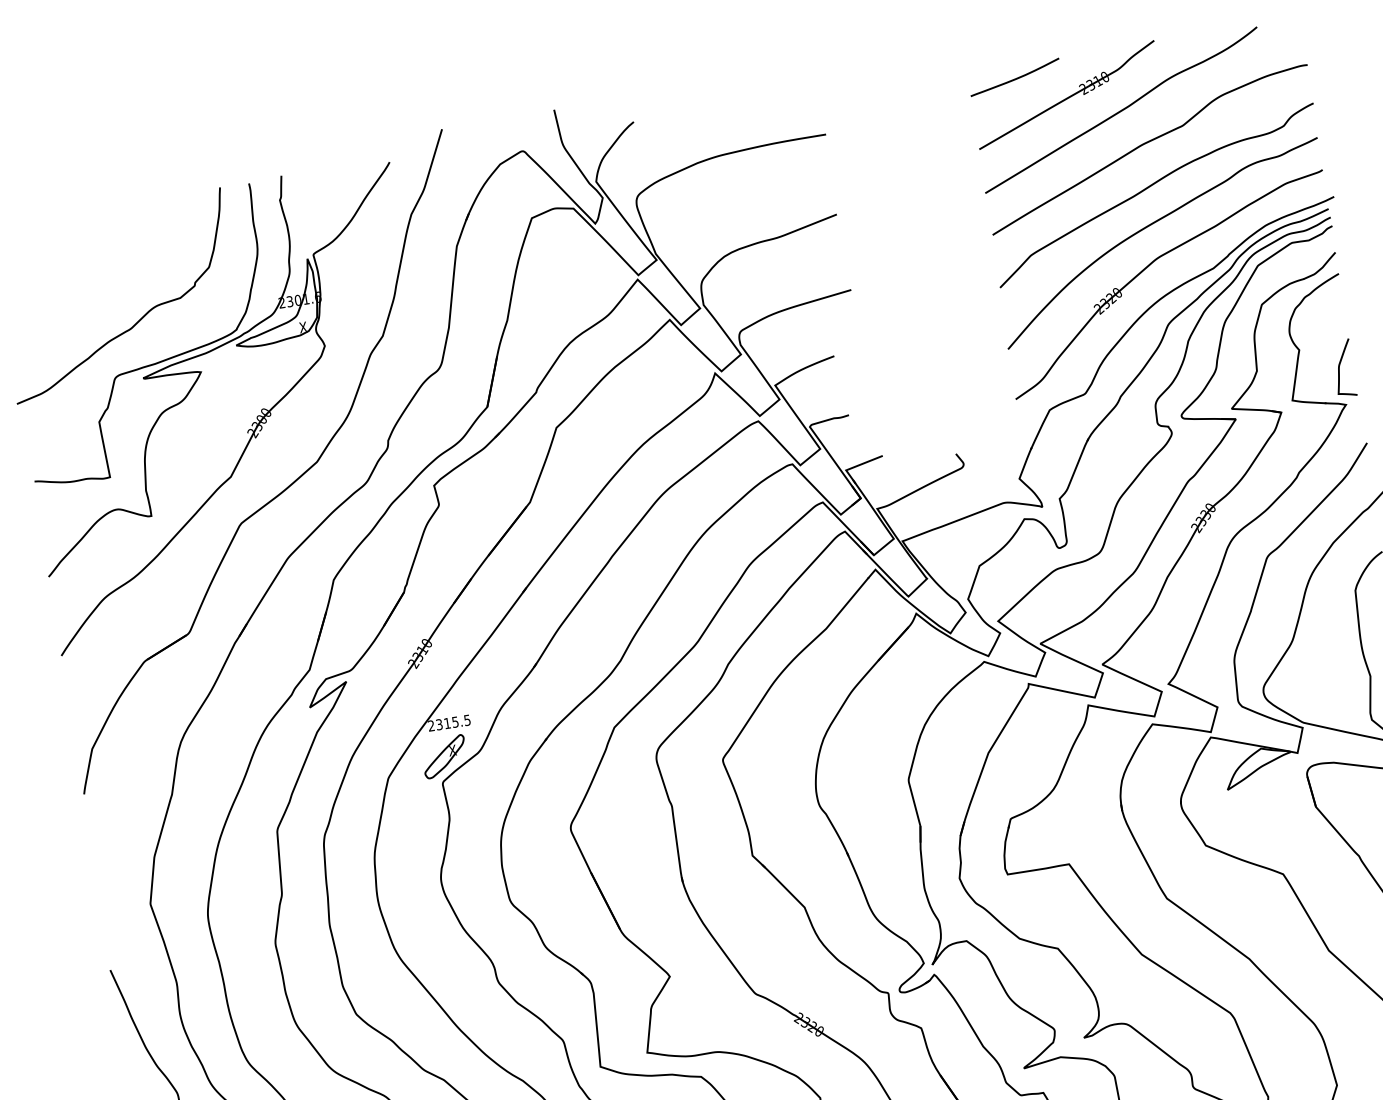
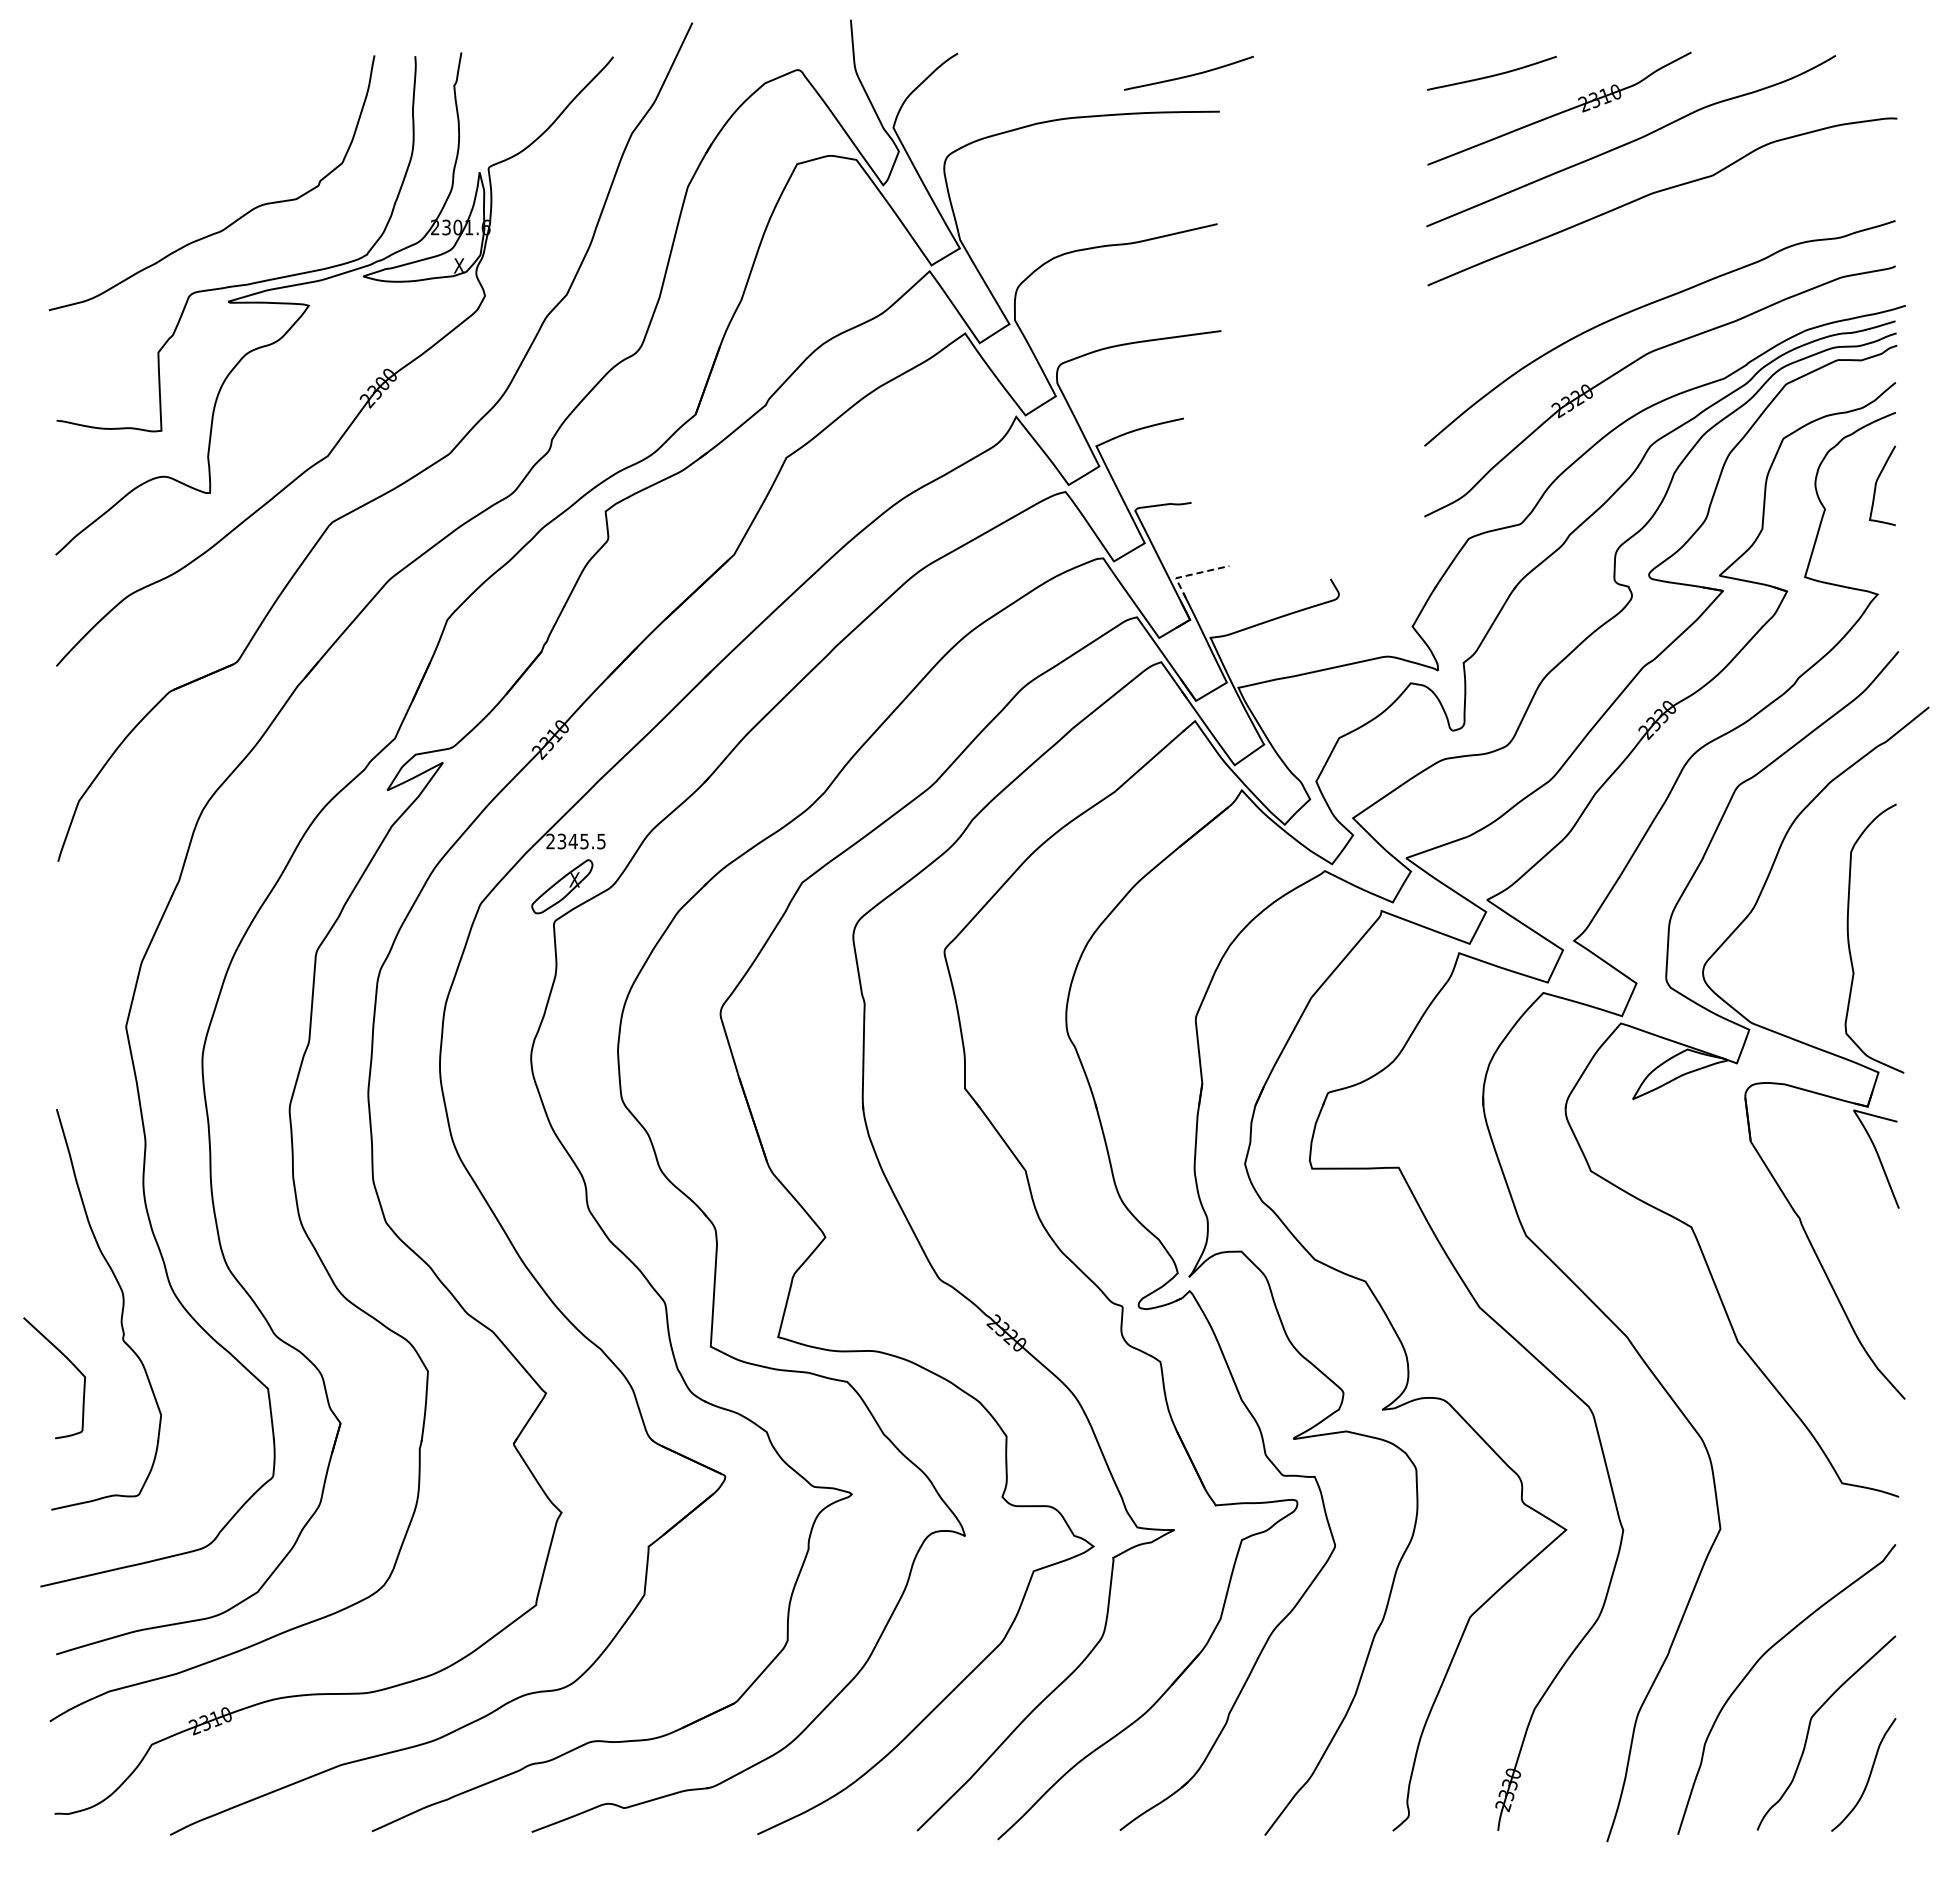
curve: (801, 111) -> (1190, 74), added
curve: (1151, 186) -> (1656, 252), removed
curve: (1339, 366) -> (1877, 482), moved
line: (856, 466) -> (1190, 574), solid -> dashed
text: (446, 723) -> (572, 841), 2315.5 -> 2345.5

